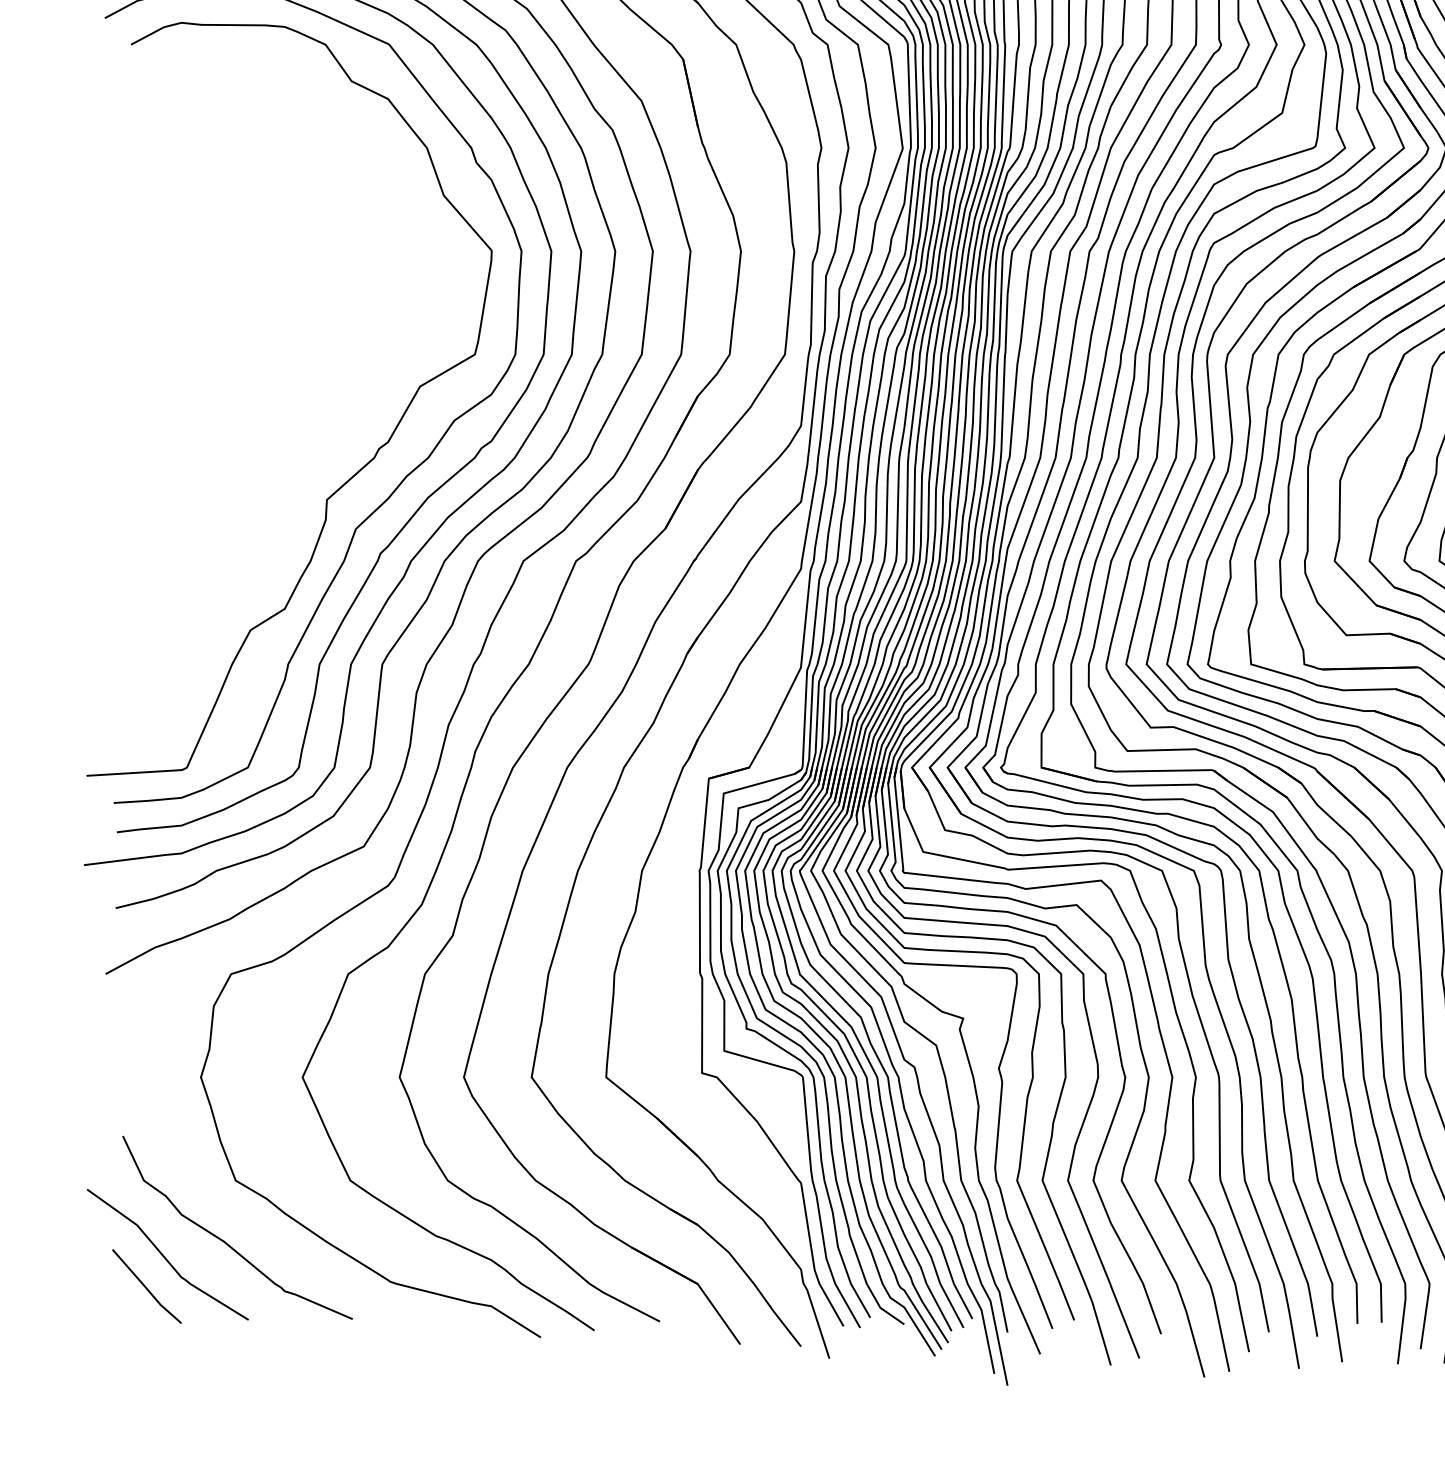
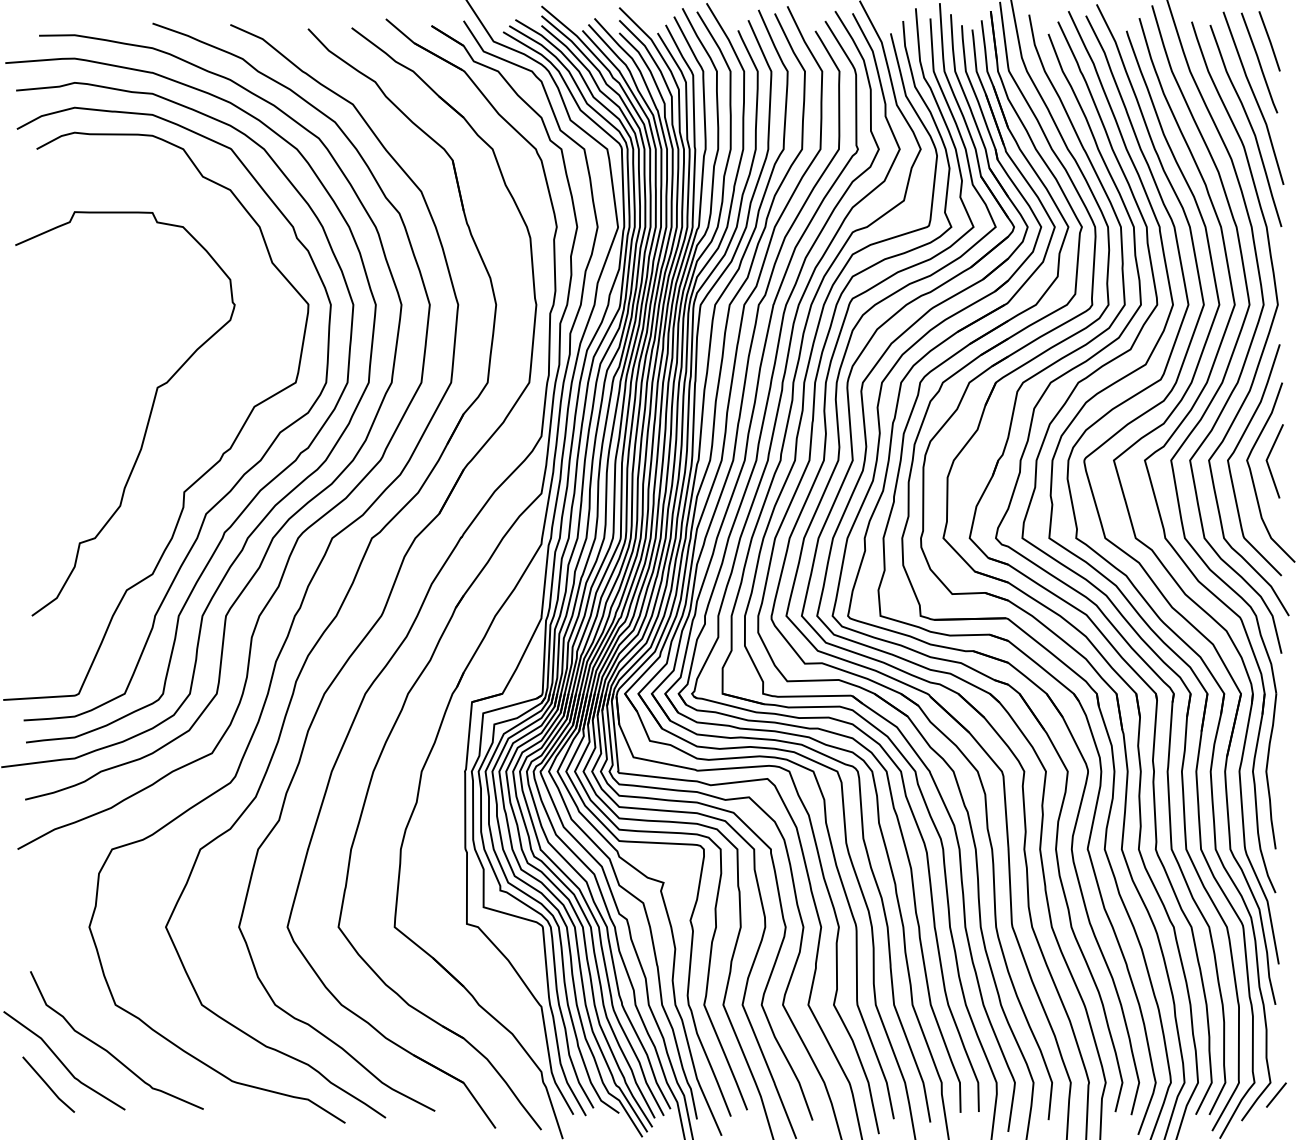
curve: (279, 400) -> (148, 417), added

